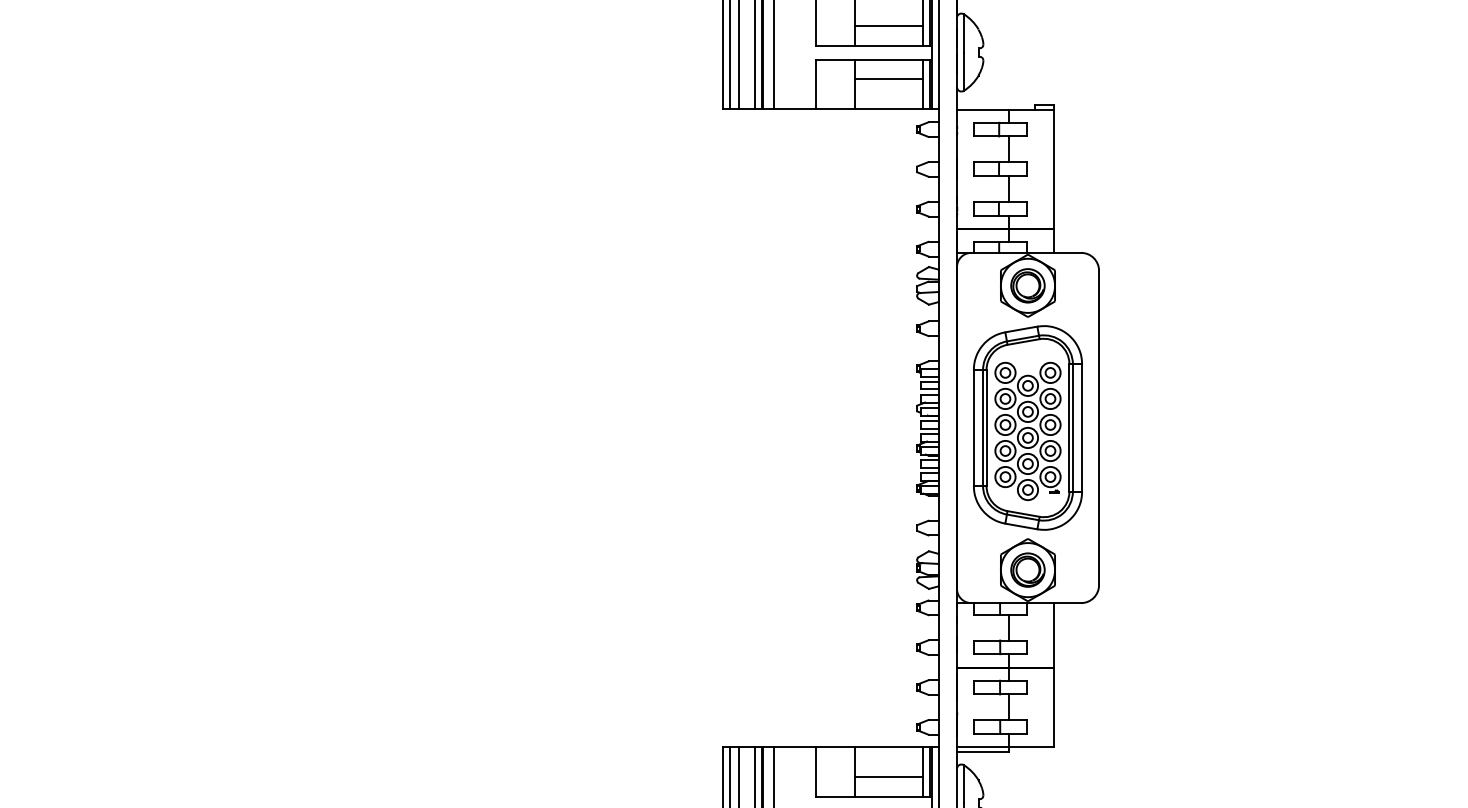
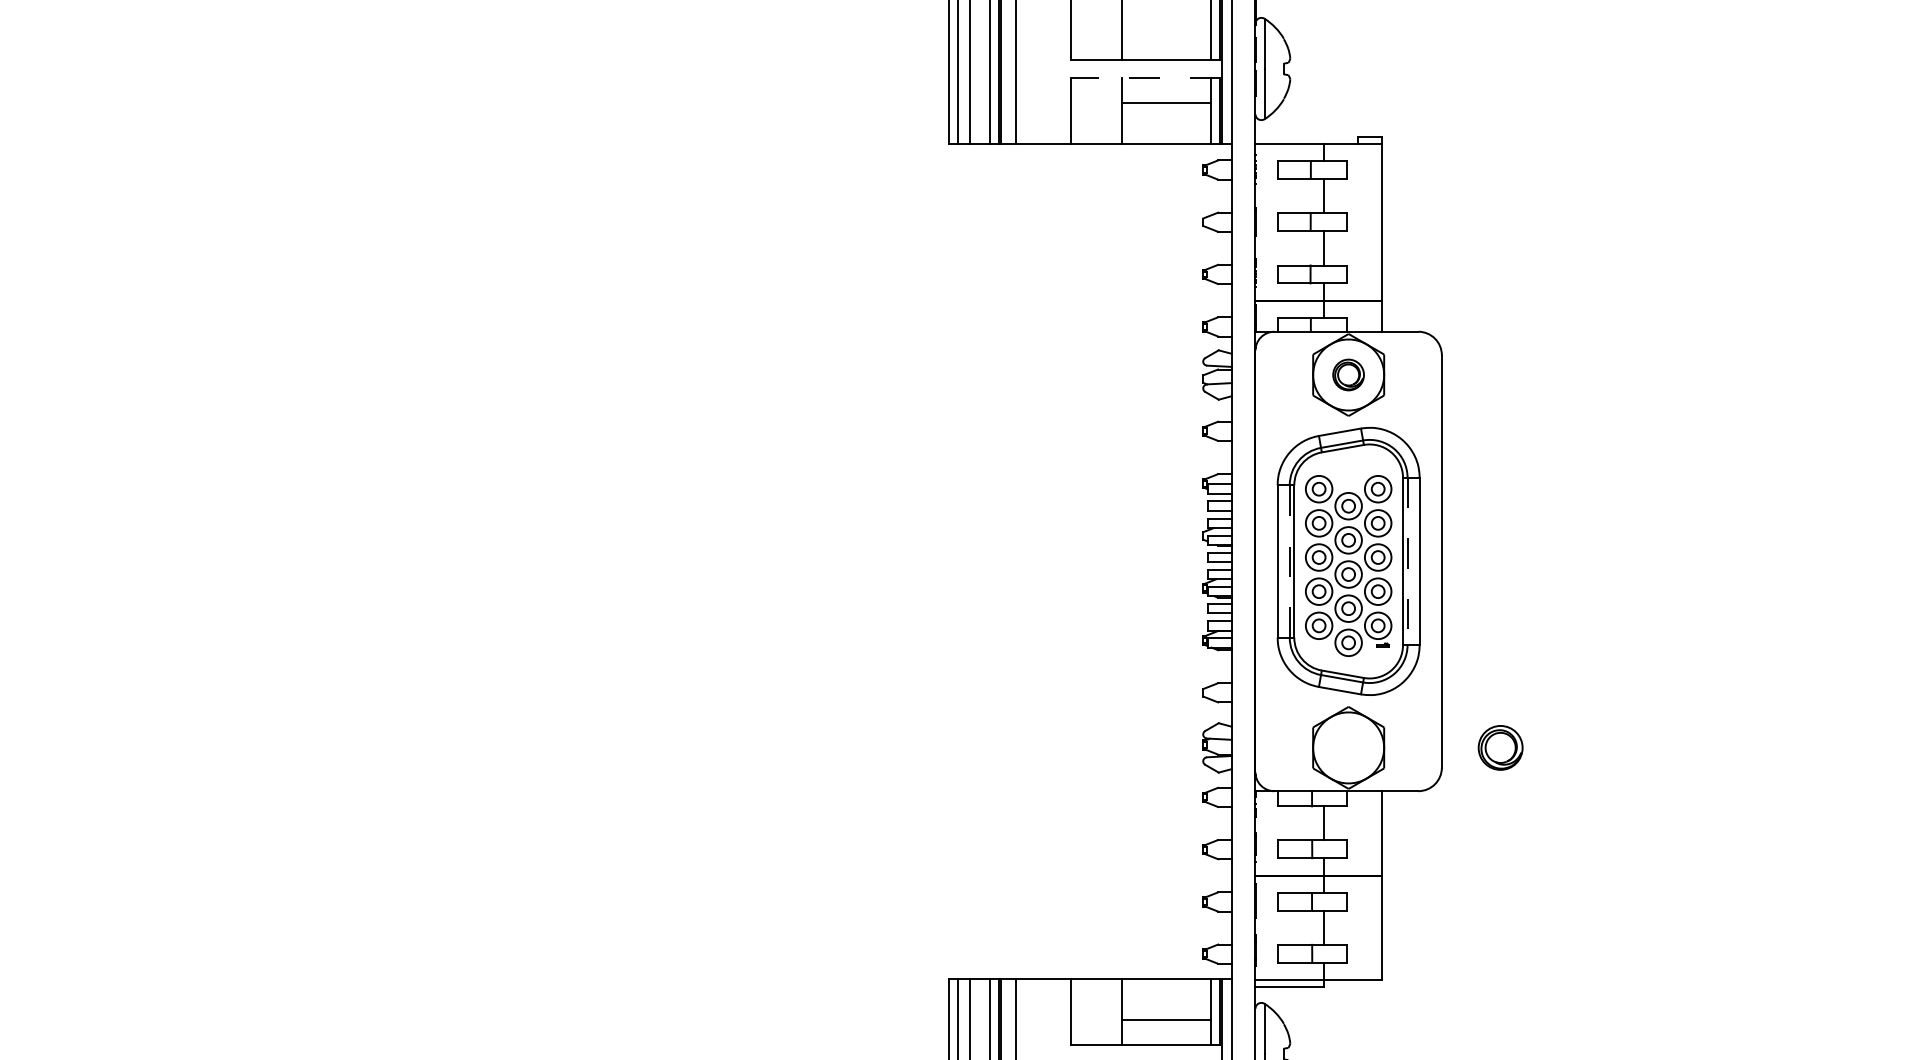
line: (888, 26) -> (1165, 34), removed
line: (873, 59) -> (1145, 78), solid -> dashed
part: (1027, 285) -> (1348, 374), size x0.7
line: (982, 427) -> (1289, 560), solid -> dashed
line: (1072, 428) -> (1407, 561), solid -> dashed
part: (1027, 569) -> (1500, 747), moved

